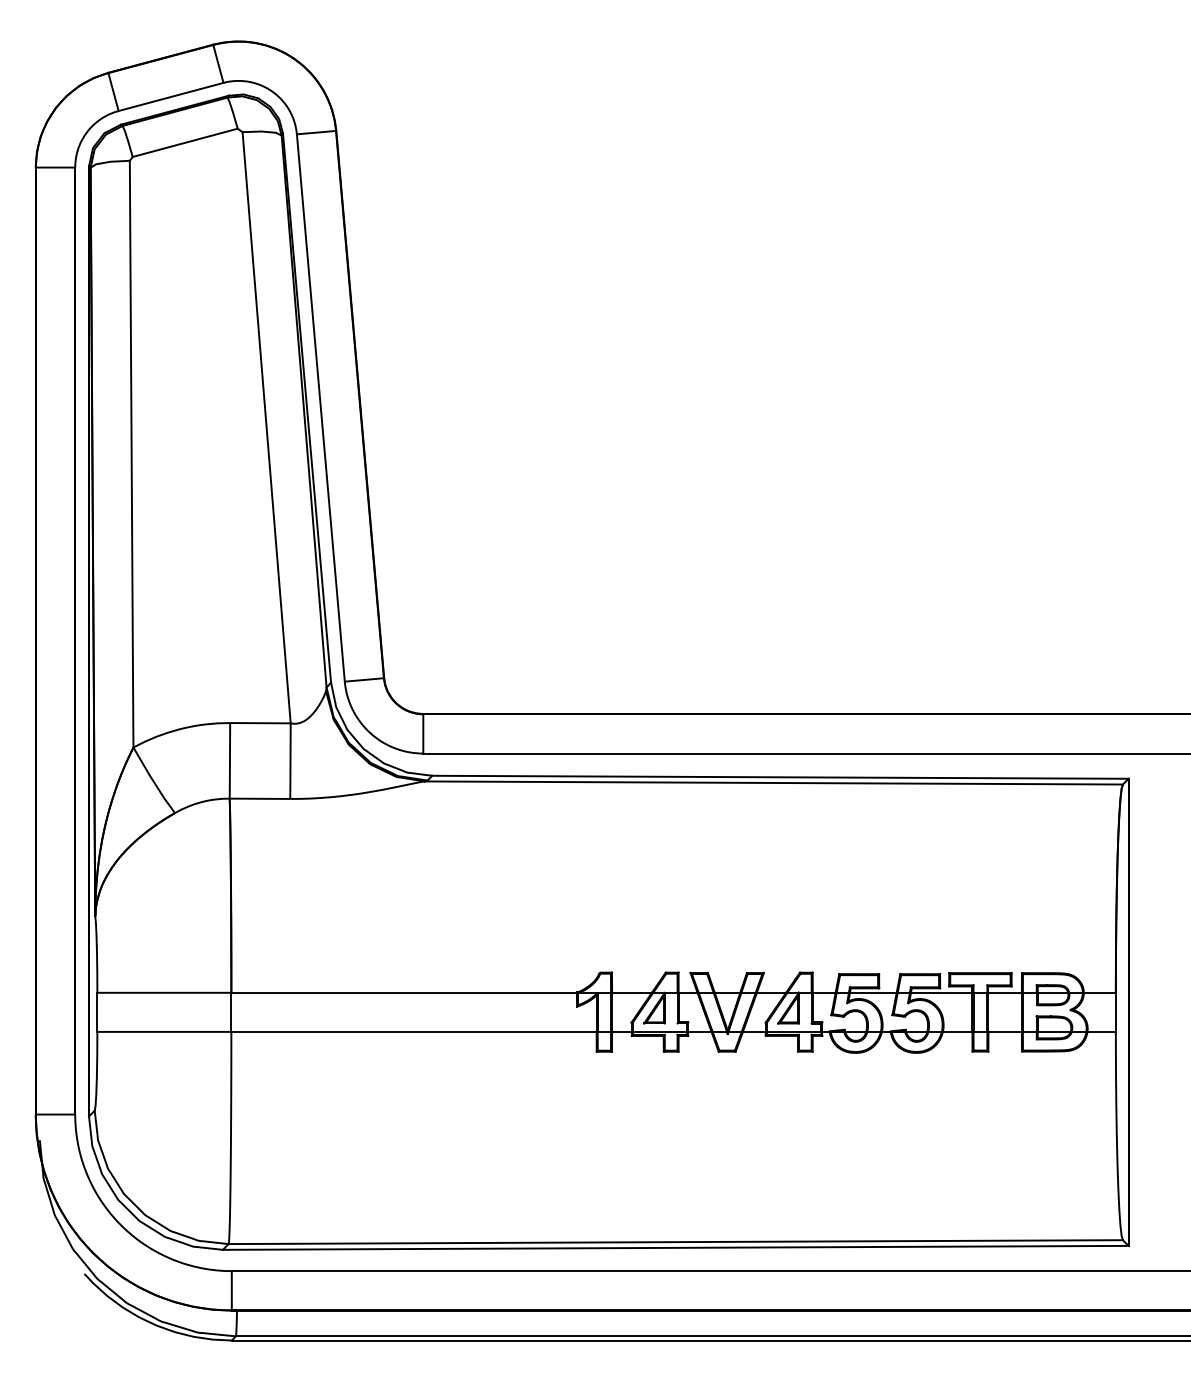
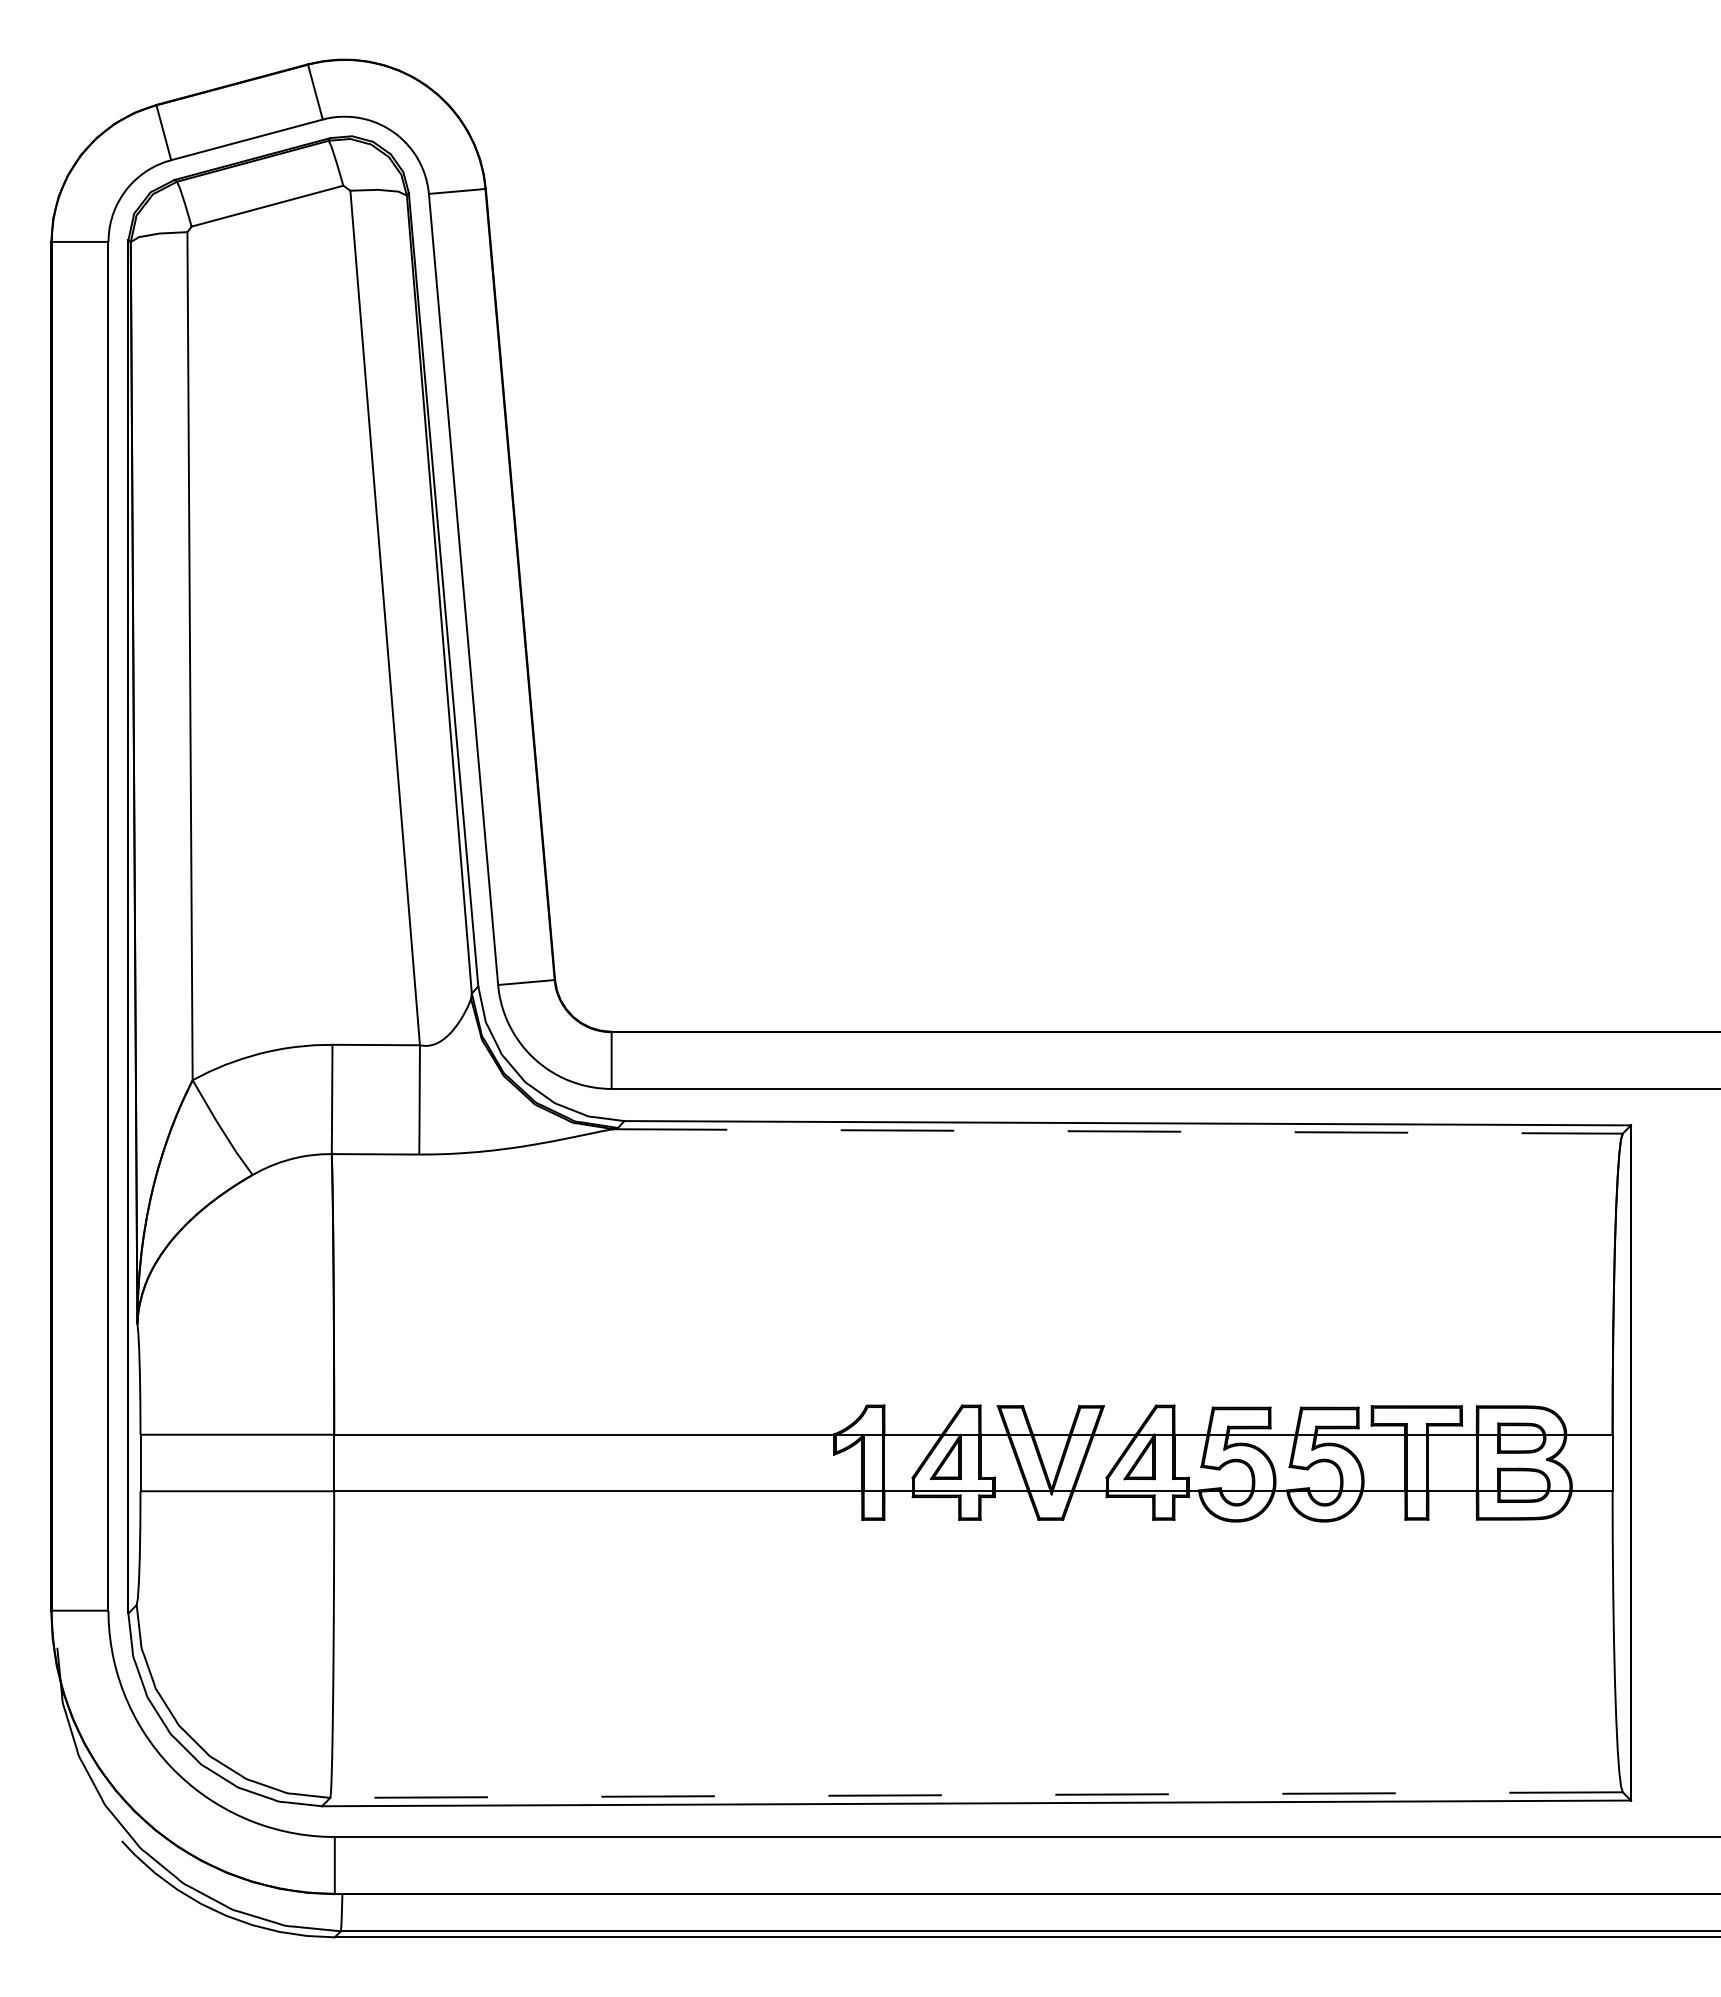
line: (774, 782) -> (1119, 1130), solid -> dashed
line: (675, 1242) -> (976, 1795), solid -> dashed

